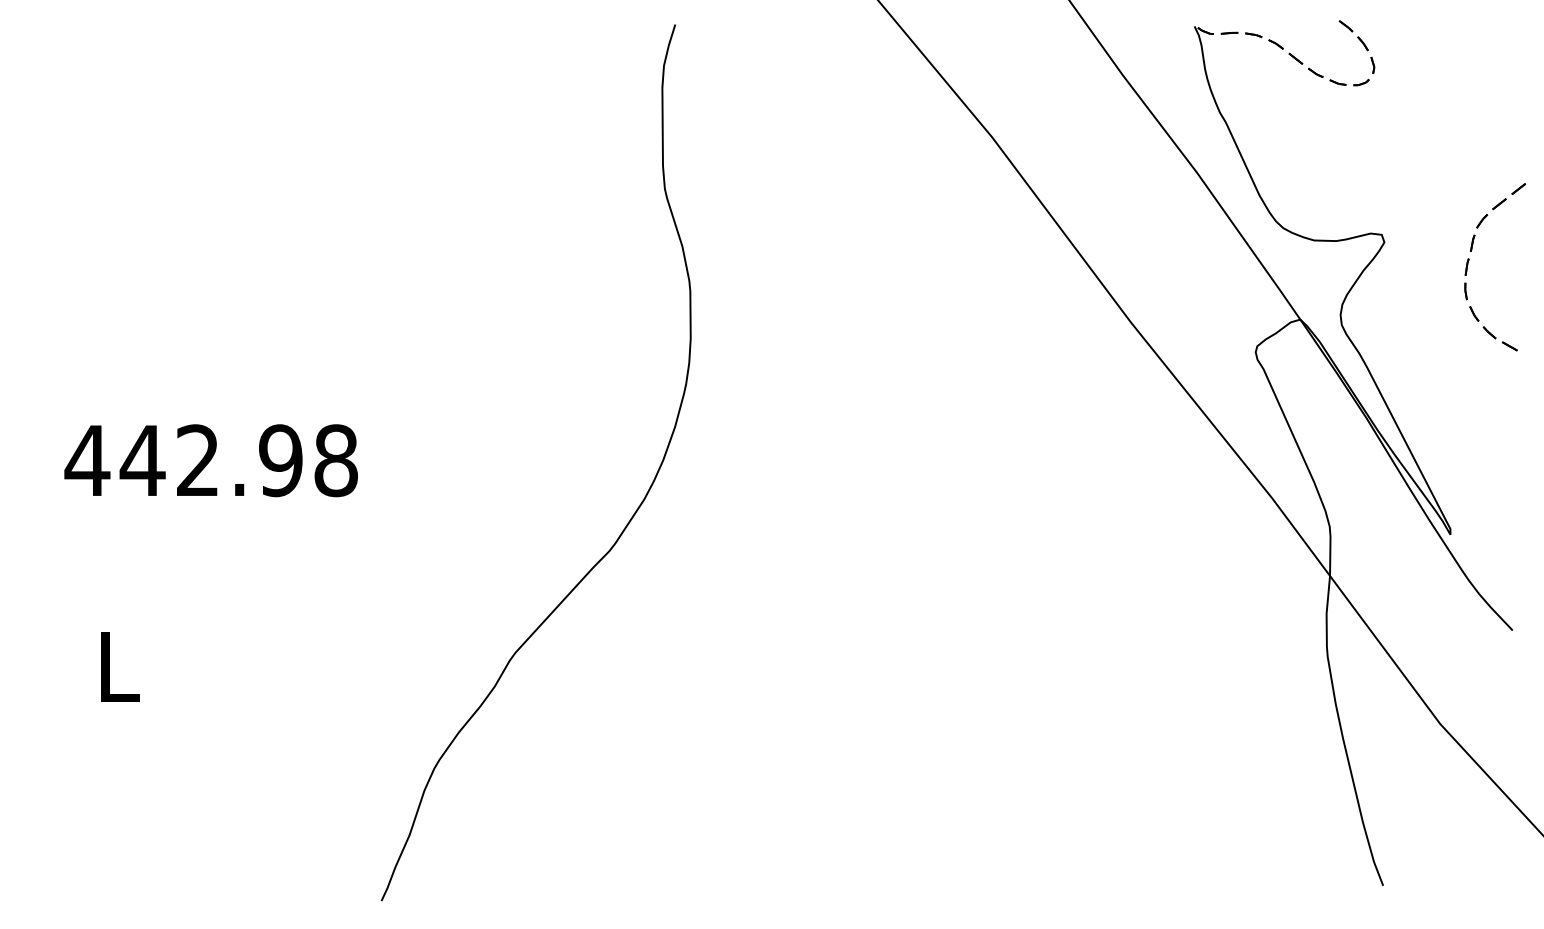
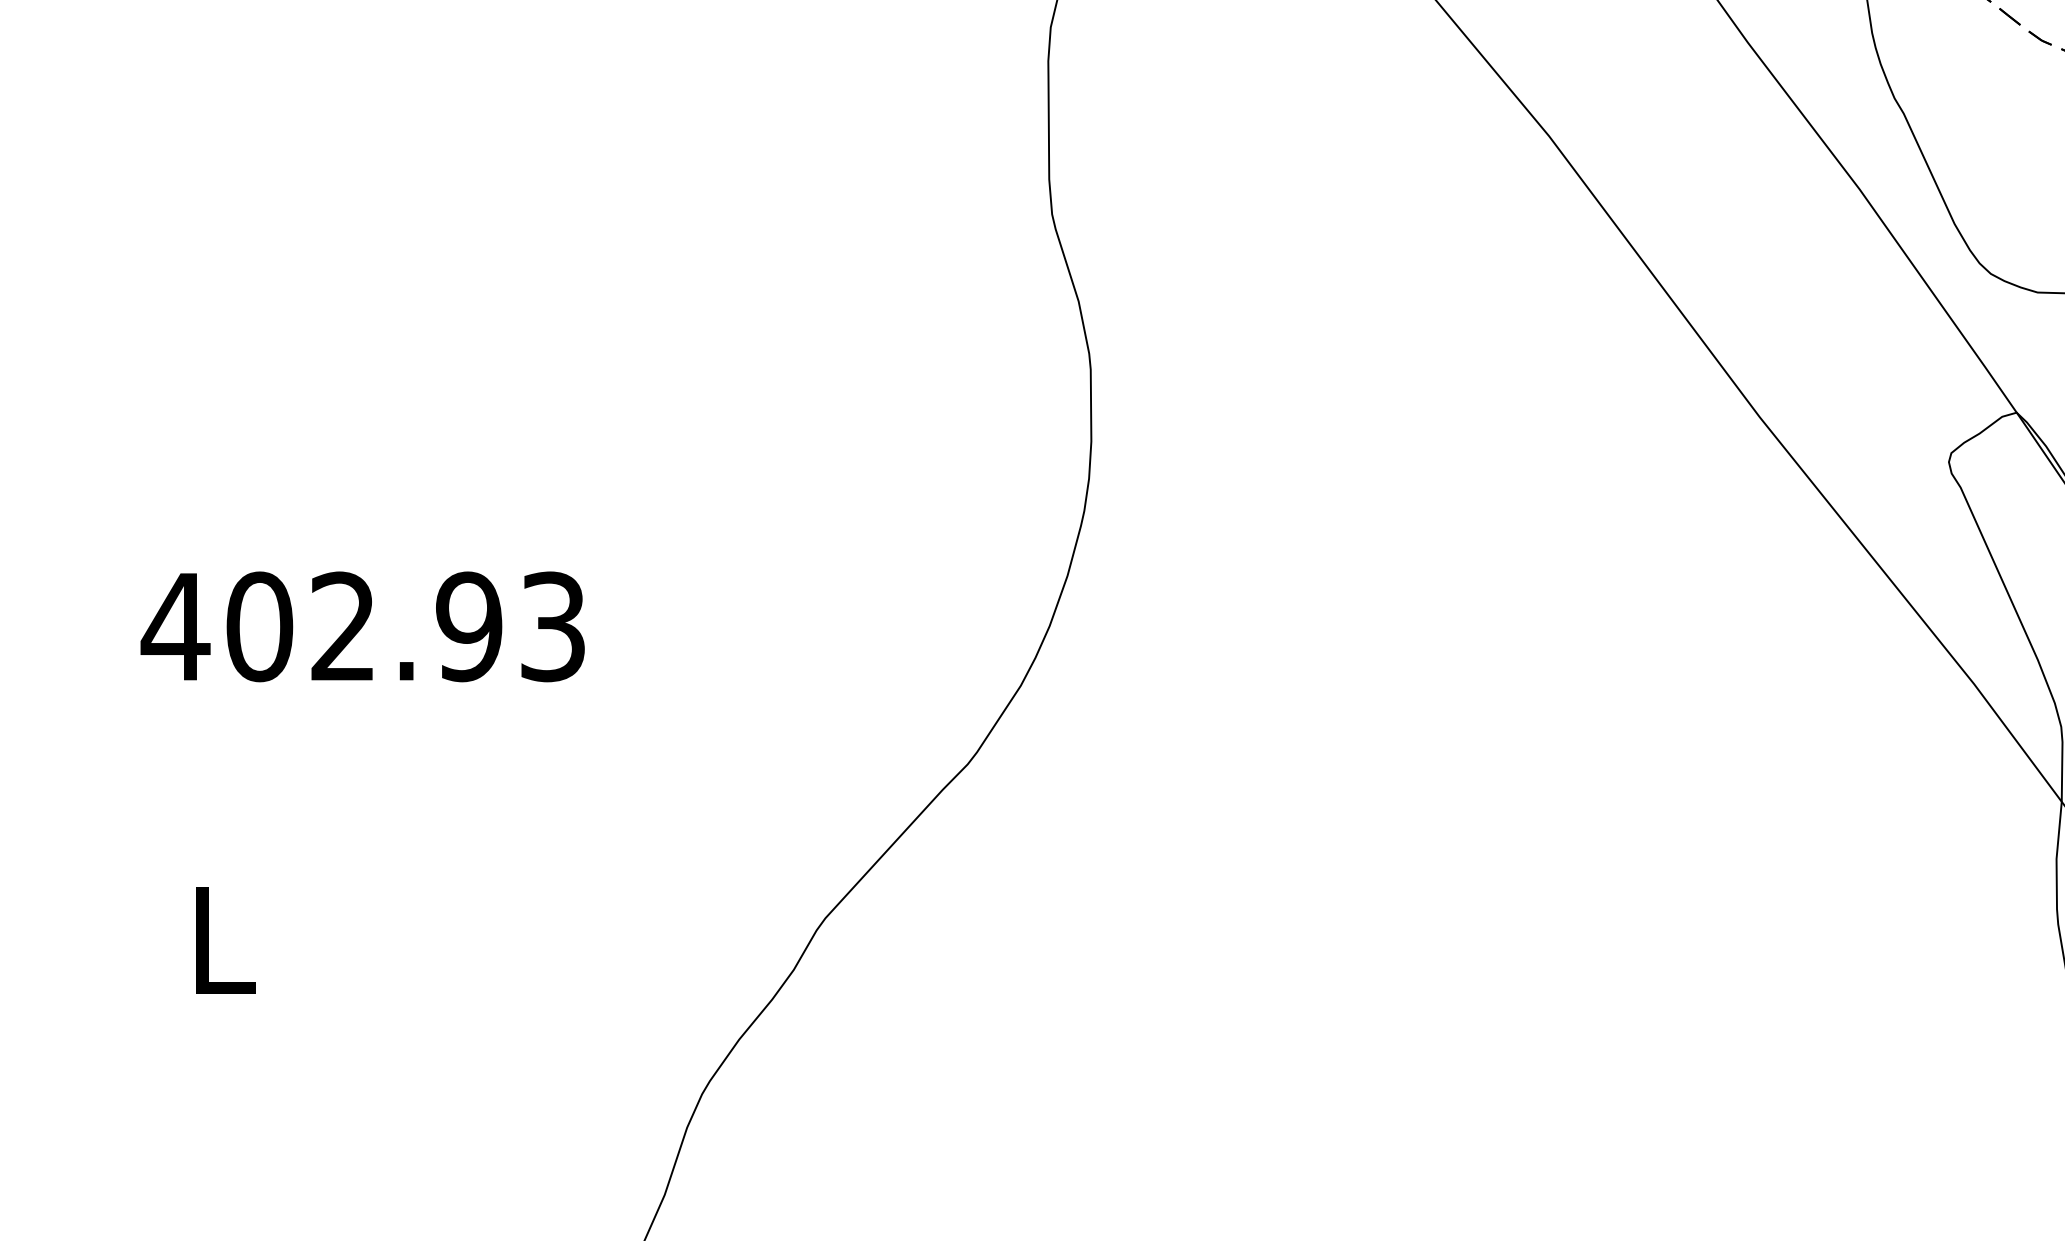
text: (238, 460) -> (404, 626), 442.98 -> 402.93

